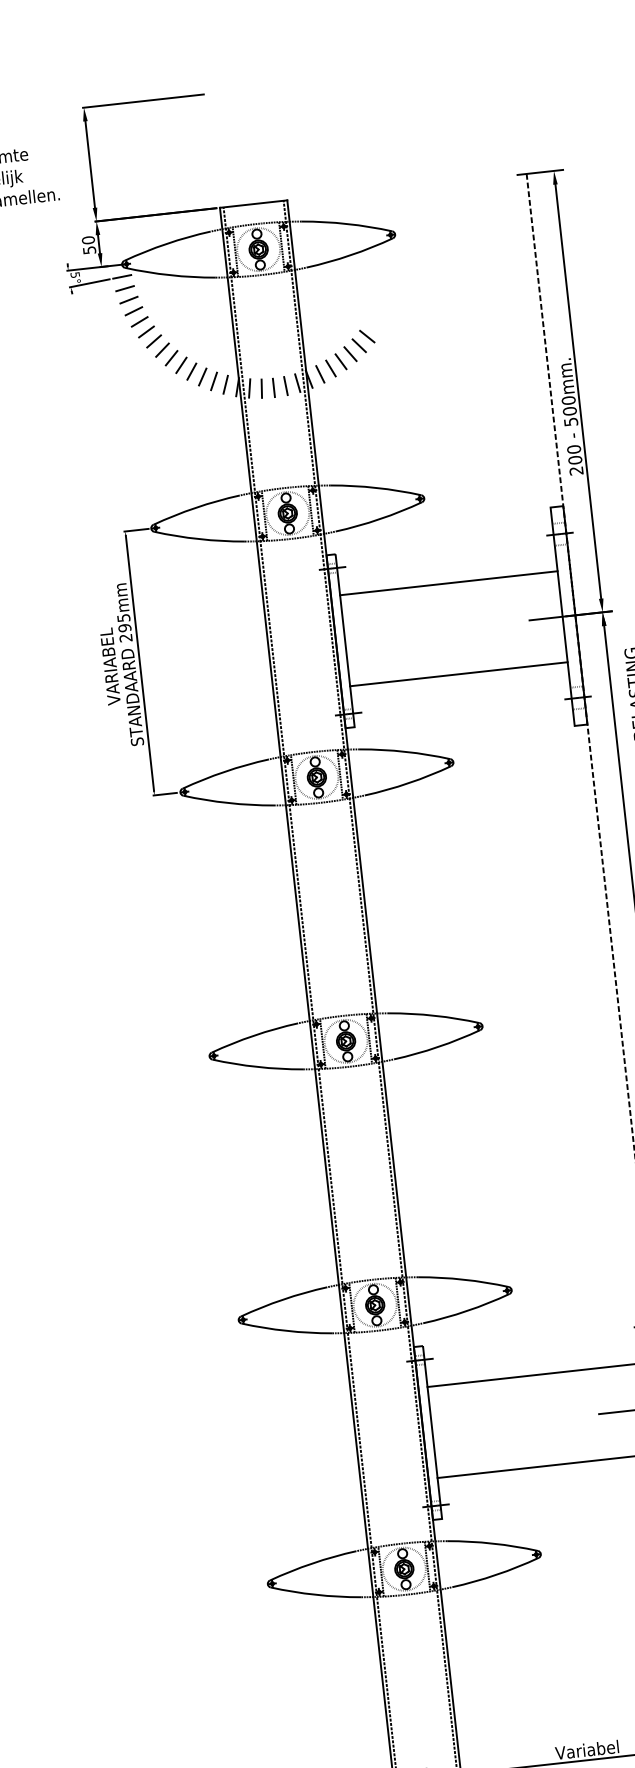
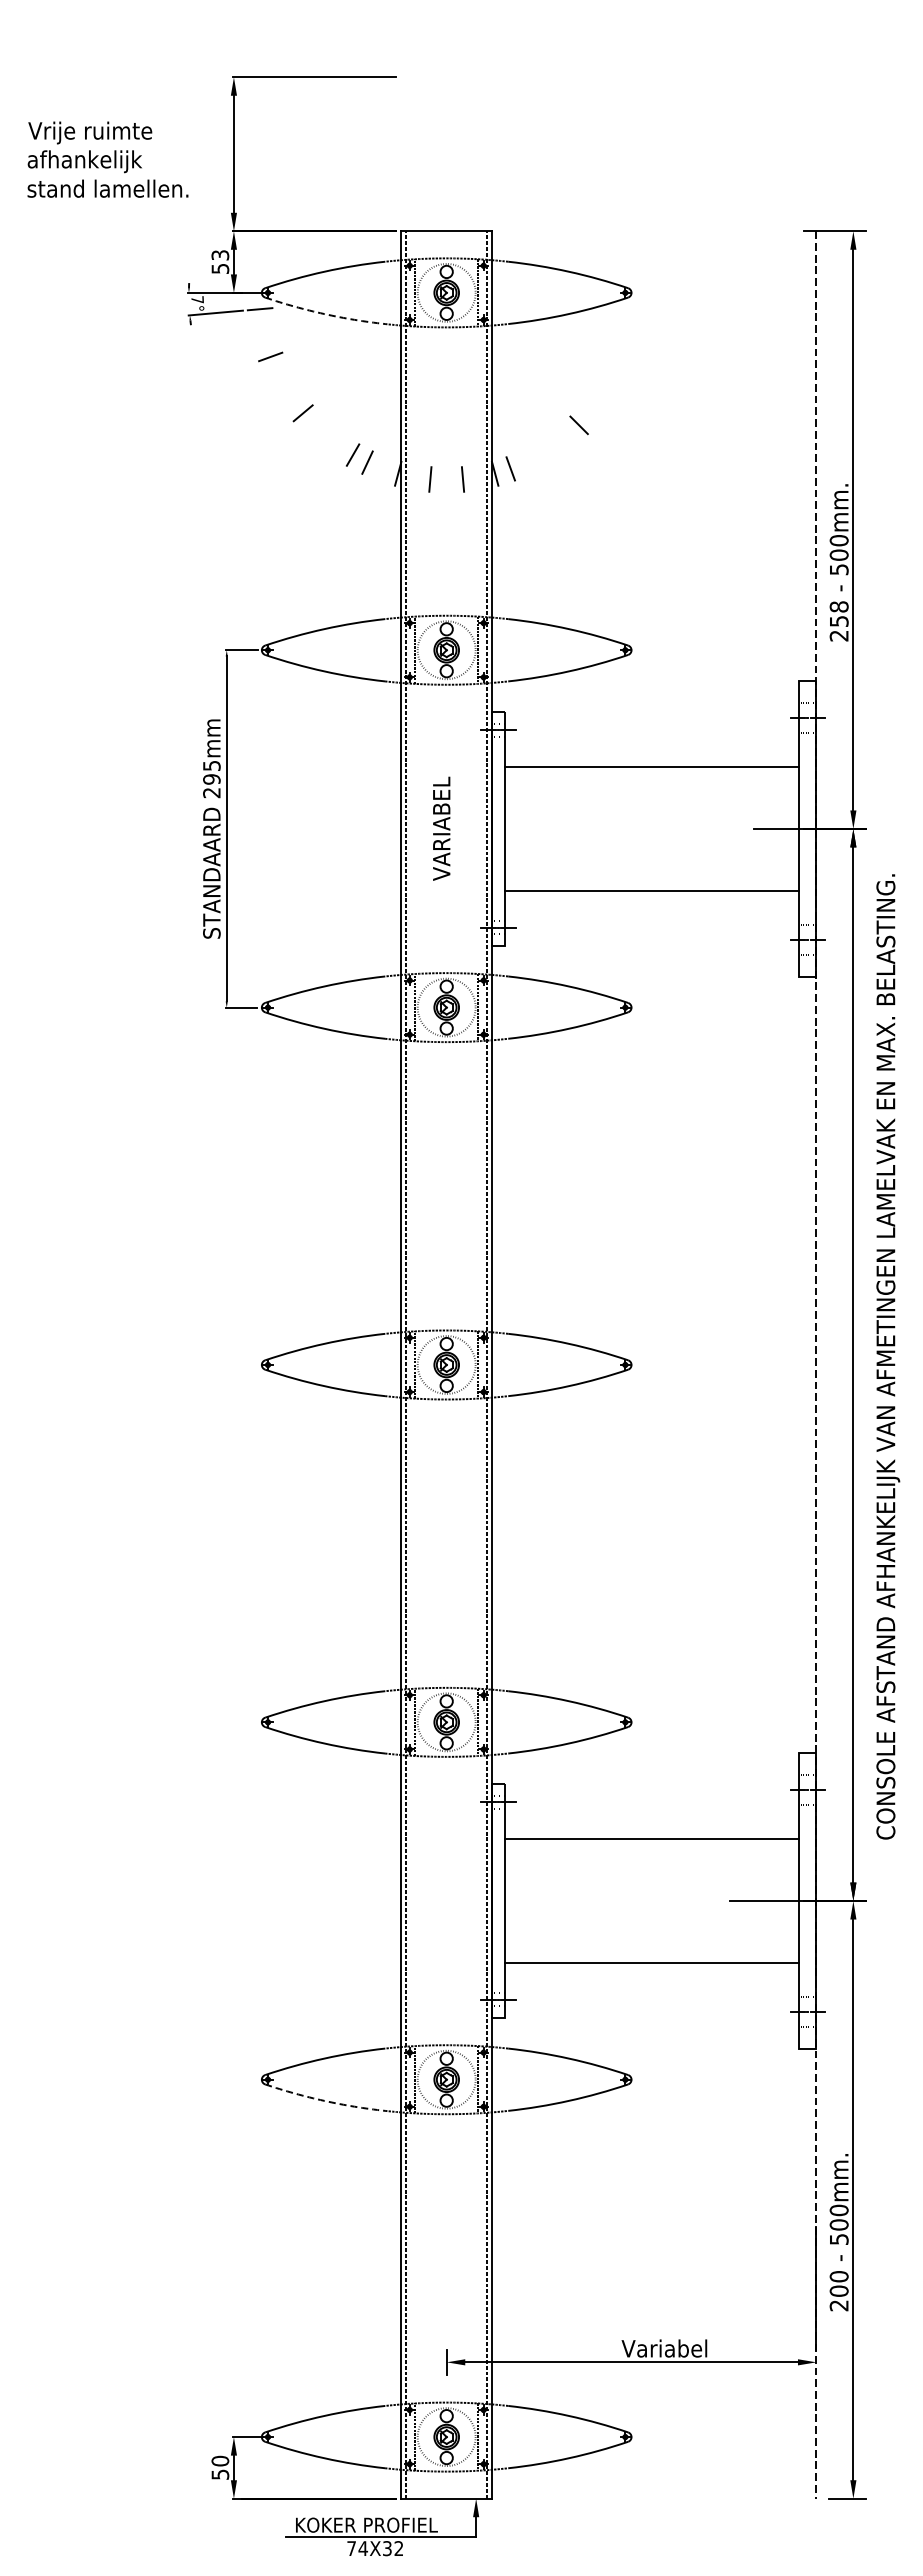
text: (88, 240) -> (220, 255), 50 -> 53
text: (75, 274) -> (197, 299), 5° -> 7°
arc: (170, 275) -> (324, 314), solid -> dashed
line: (125, 288) -> (262, 325), removed
line: (128, 300) -> (265, 341), removed
line: (139, 321) -> (276, 371), removed
line: (146, 331) -> (284, 386), removed
line: (154, 341) -> (293, 400), removed
line: (359, 345) -> (567, 435), removed
line: (350, 354) -> (554, 446), removed
line: (171, 358) -> (313, 425), removed
line: (341, 361) -> (540, 454), removed
line: (181, 364) -> (326, 435), removed
line: (330, 368) -> (525, 462), removed
line: (192, 371) -> (339, 446), removed
line: (297, 383) -> (479, 477), removed
line: (225, 384) -> (382, 468), removed
line: (273, 387) -> (446, 479), removed
line: (249, 388) -> (414, 477), removed
text: (574, 455) -> (838, 614), 200 -> 258
text: (110, 666) -> (441, 828), moved
arc: (315, 1594) -> (324, 2100), solid -> dashed

